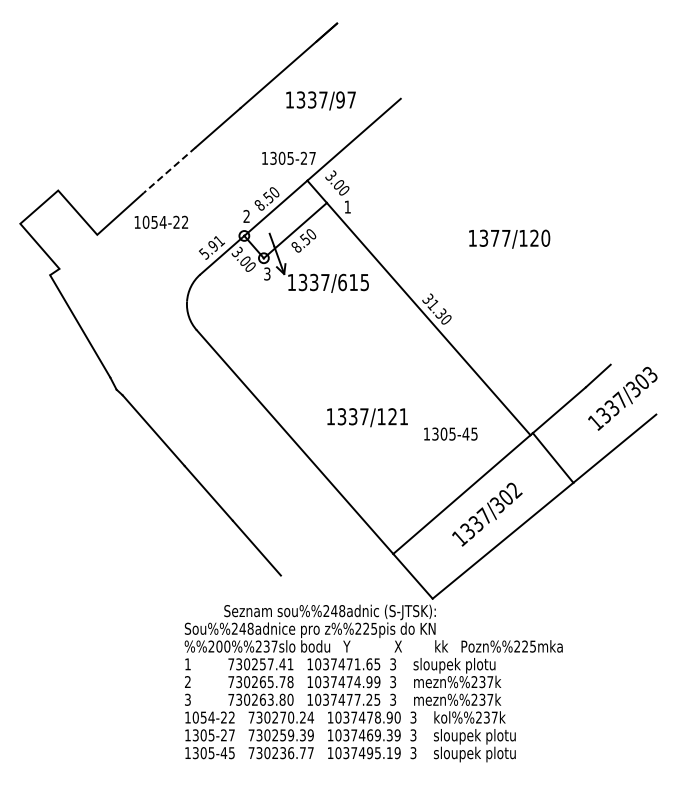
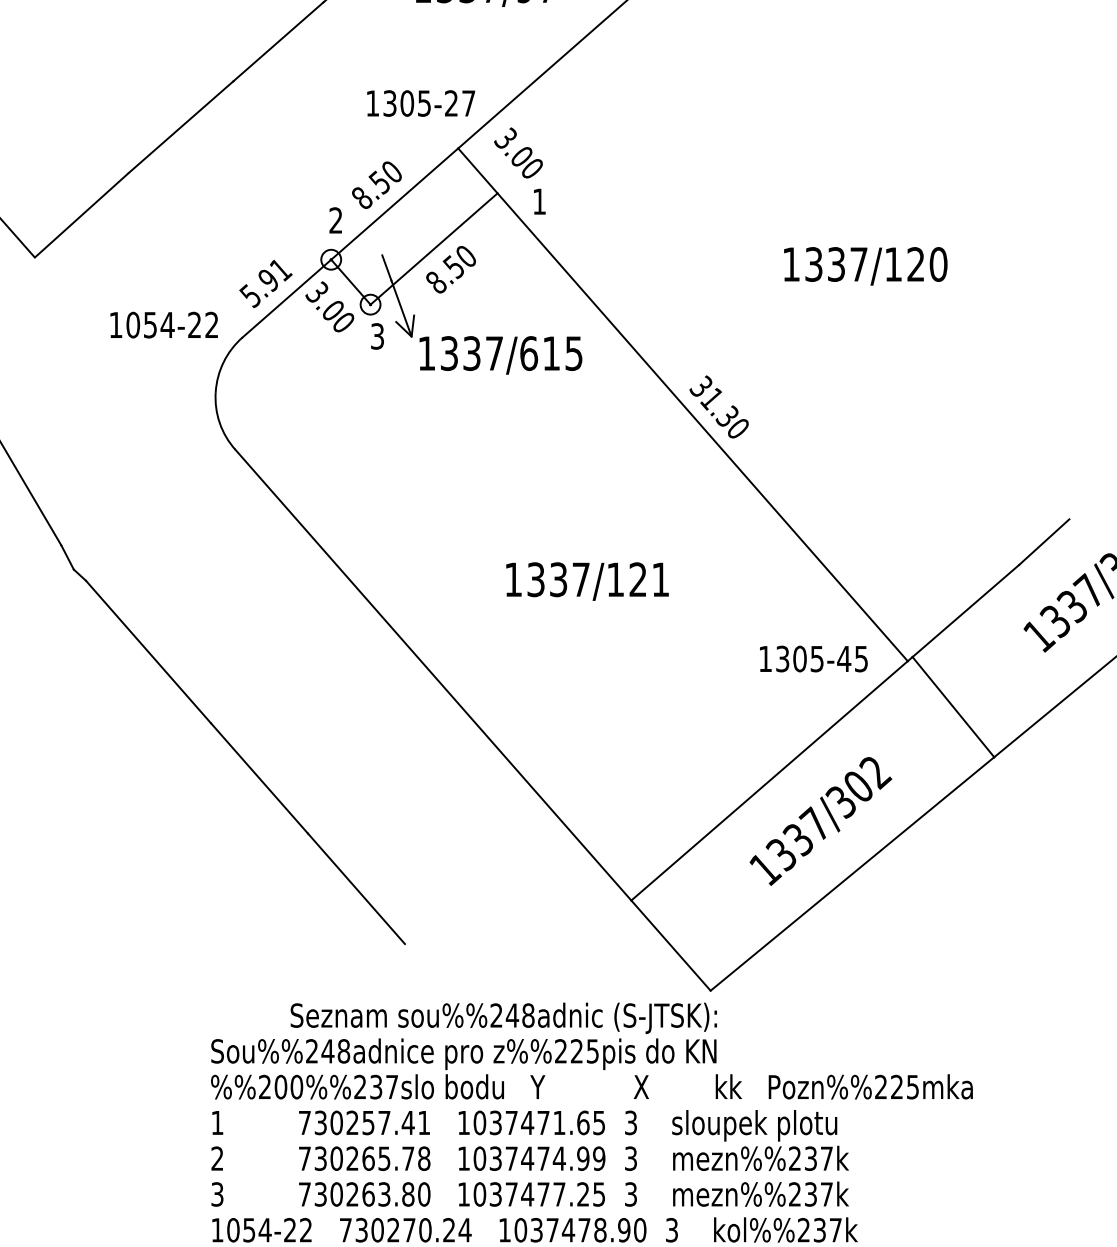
line: (169, 170) -> (180, 127), dashed -> solid
text: (160, 221) -> (162, 323), moved
text: (495, 237) -> (837, 262), 1377/120 -> 1337/120
text: (367, 417) -> (587, 581), moved
text: (450, 433) -> (813, 657), moved

